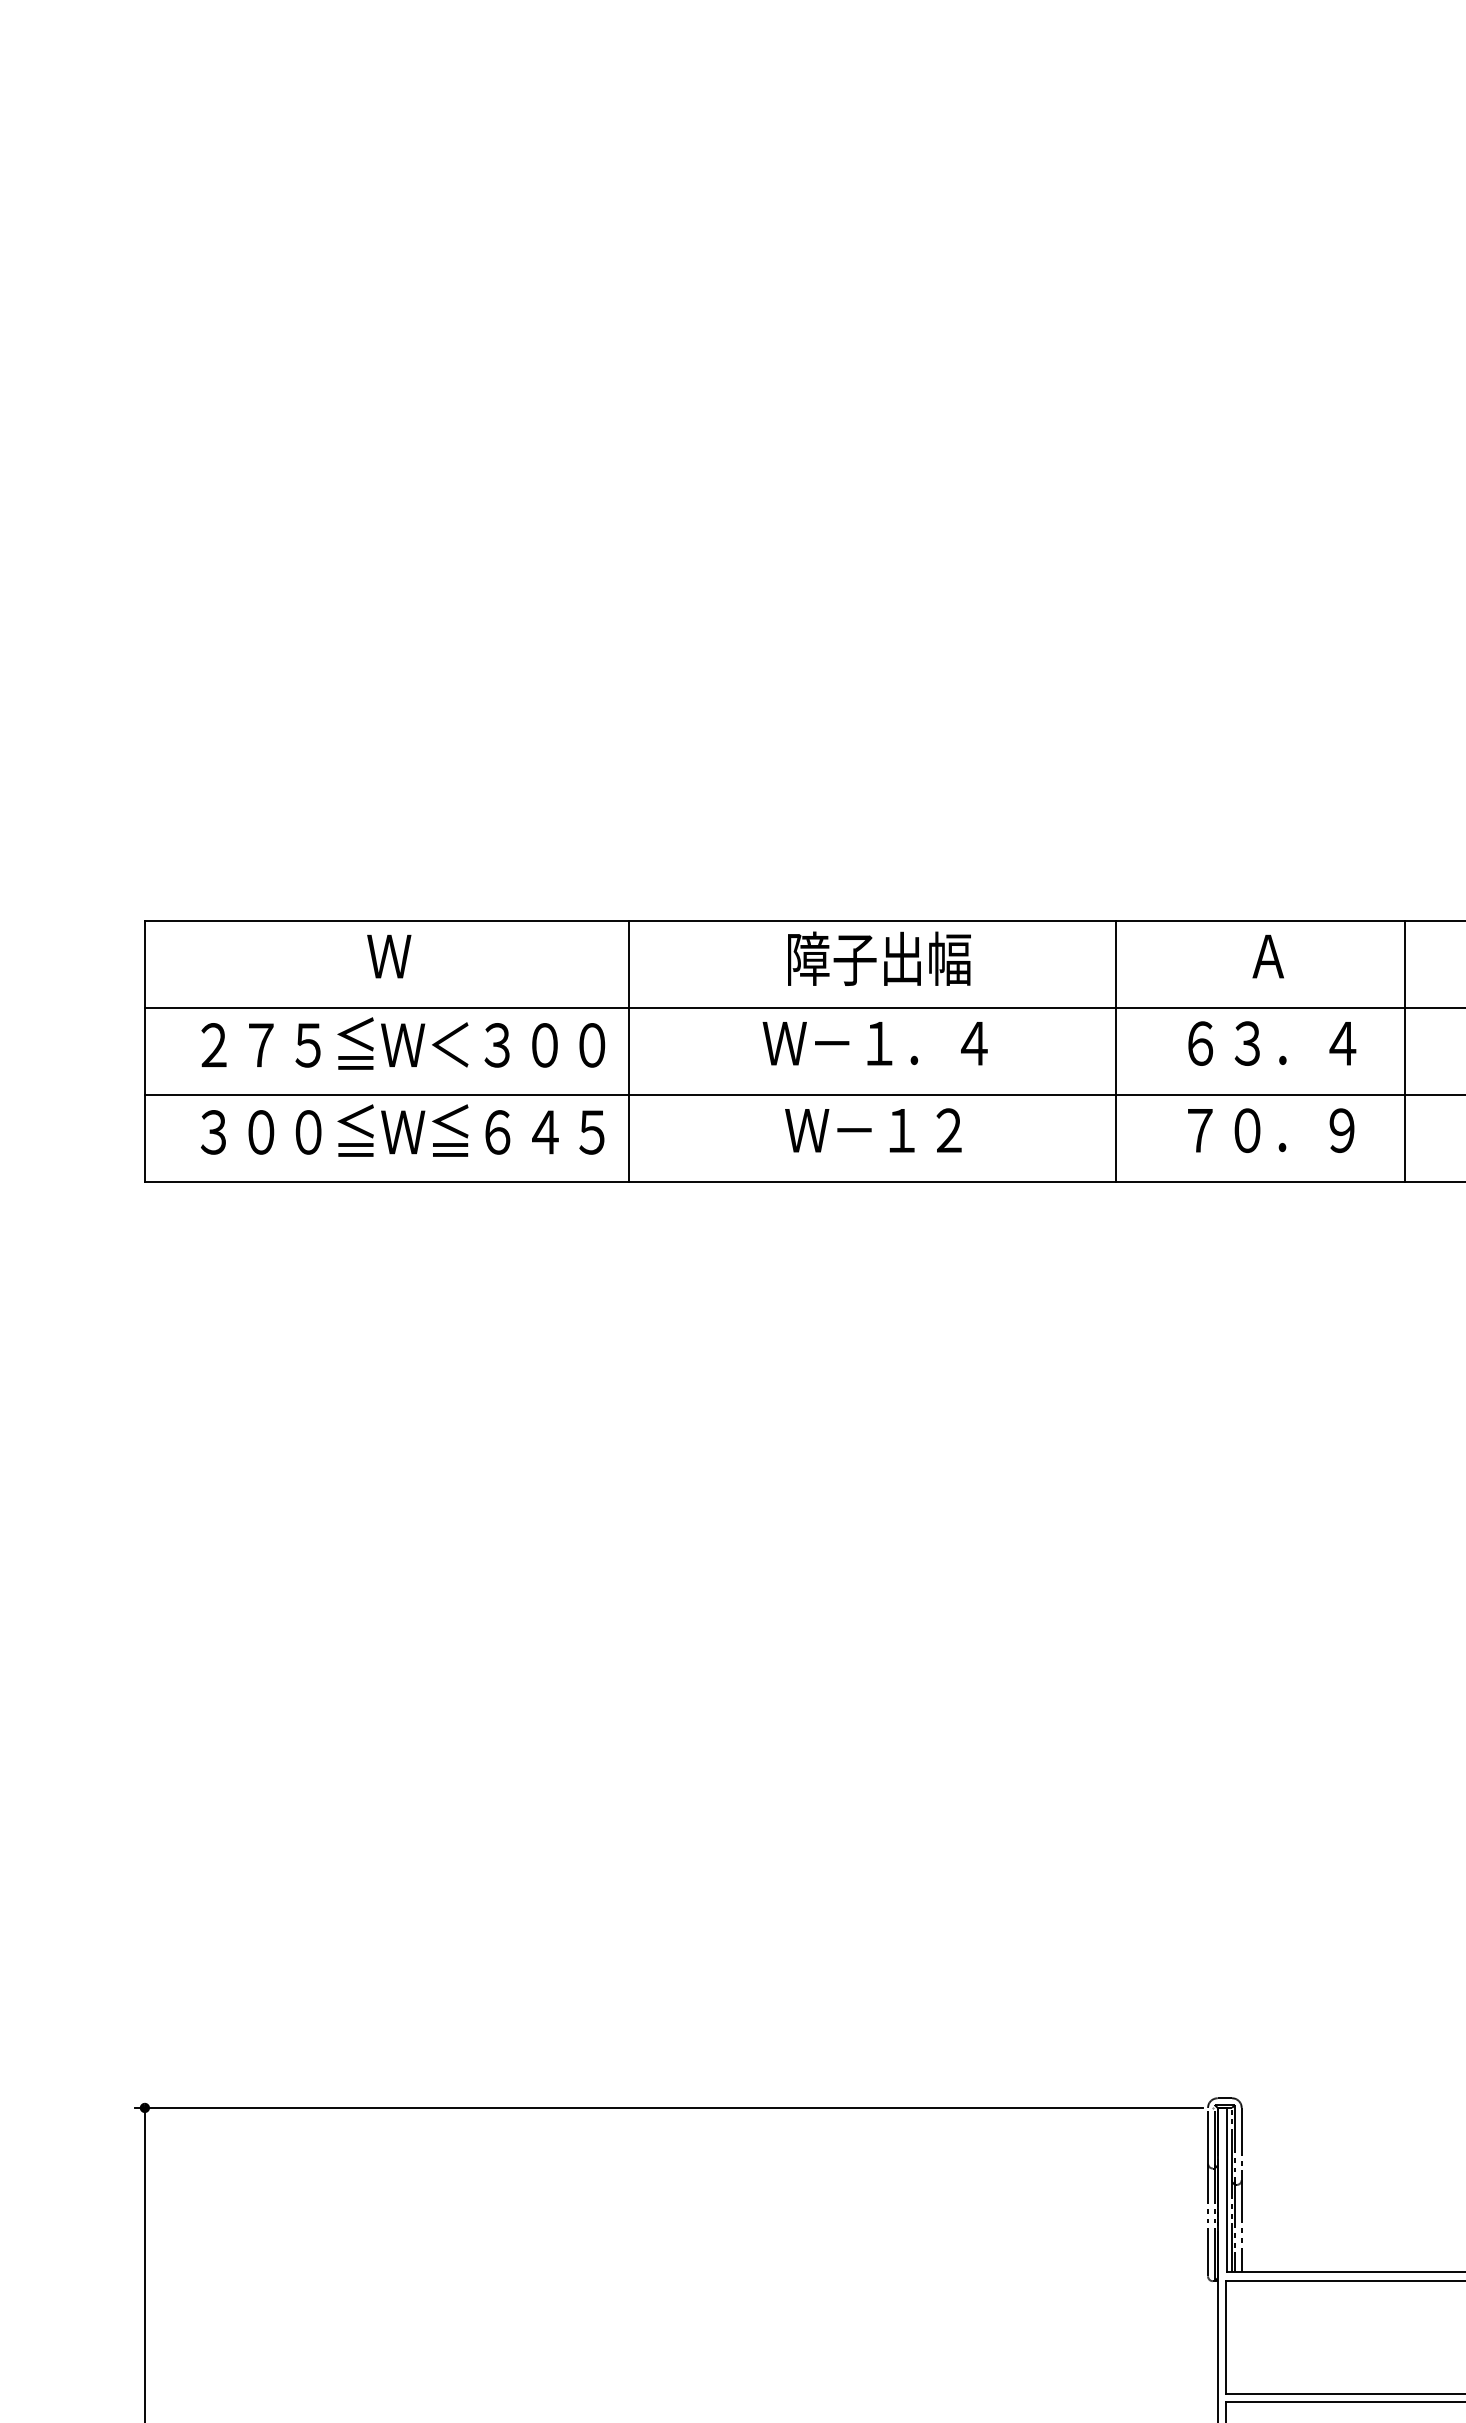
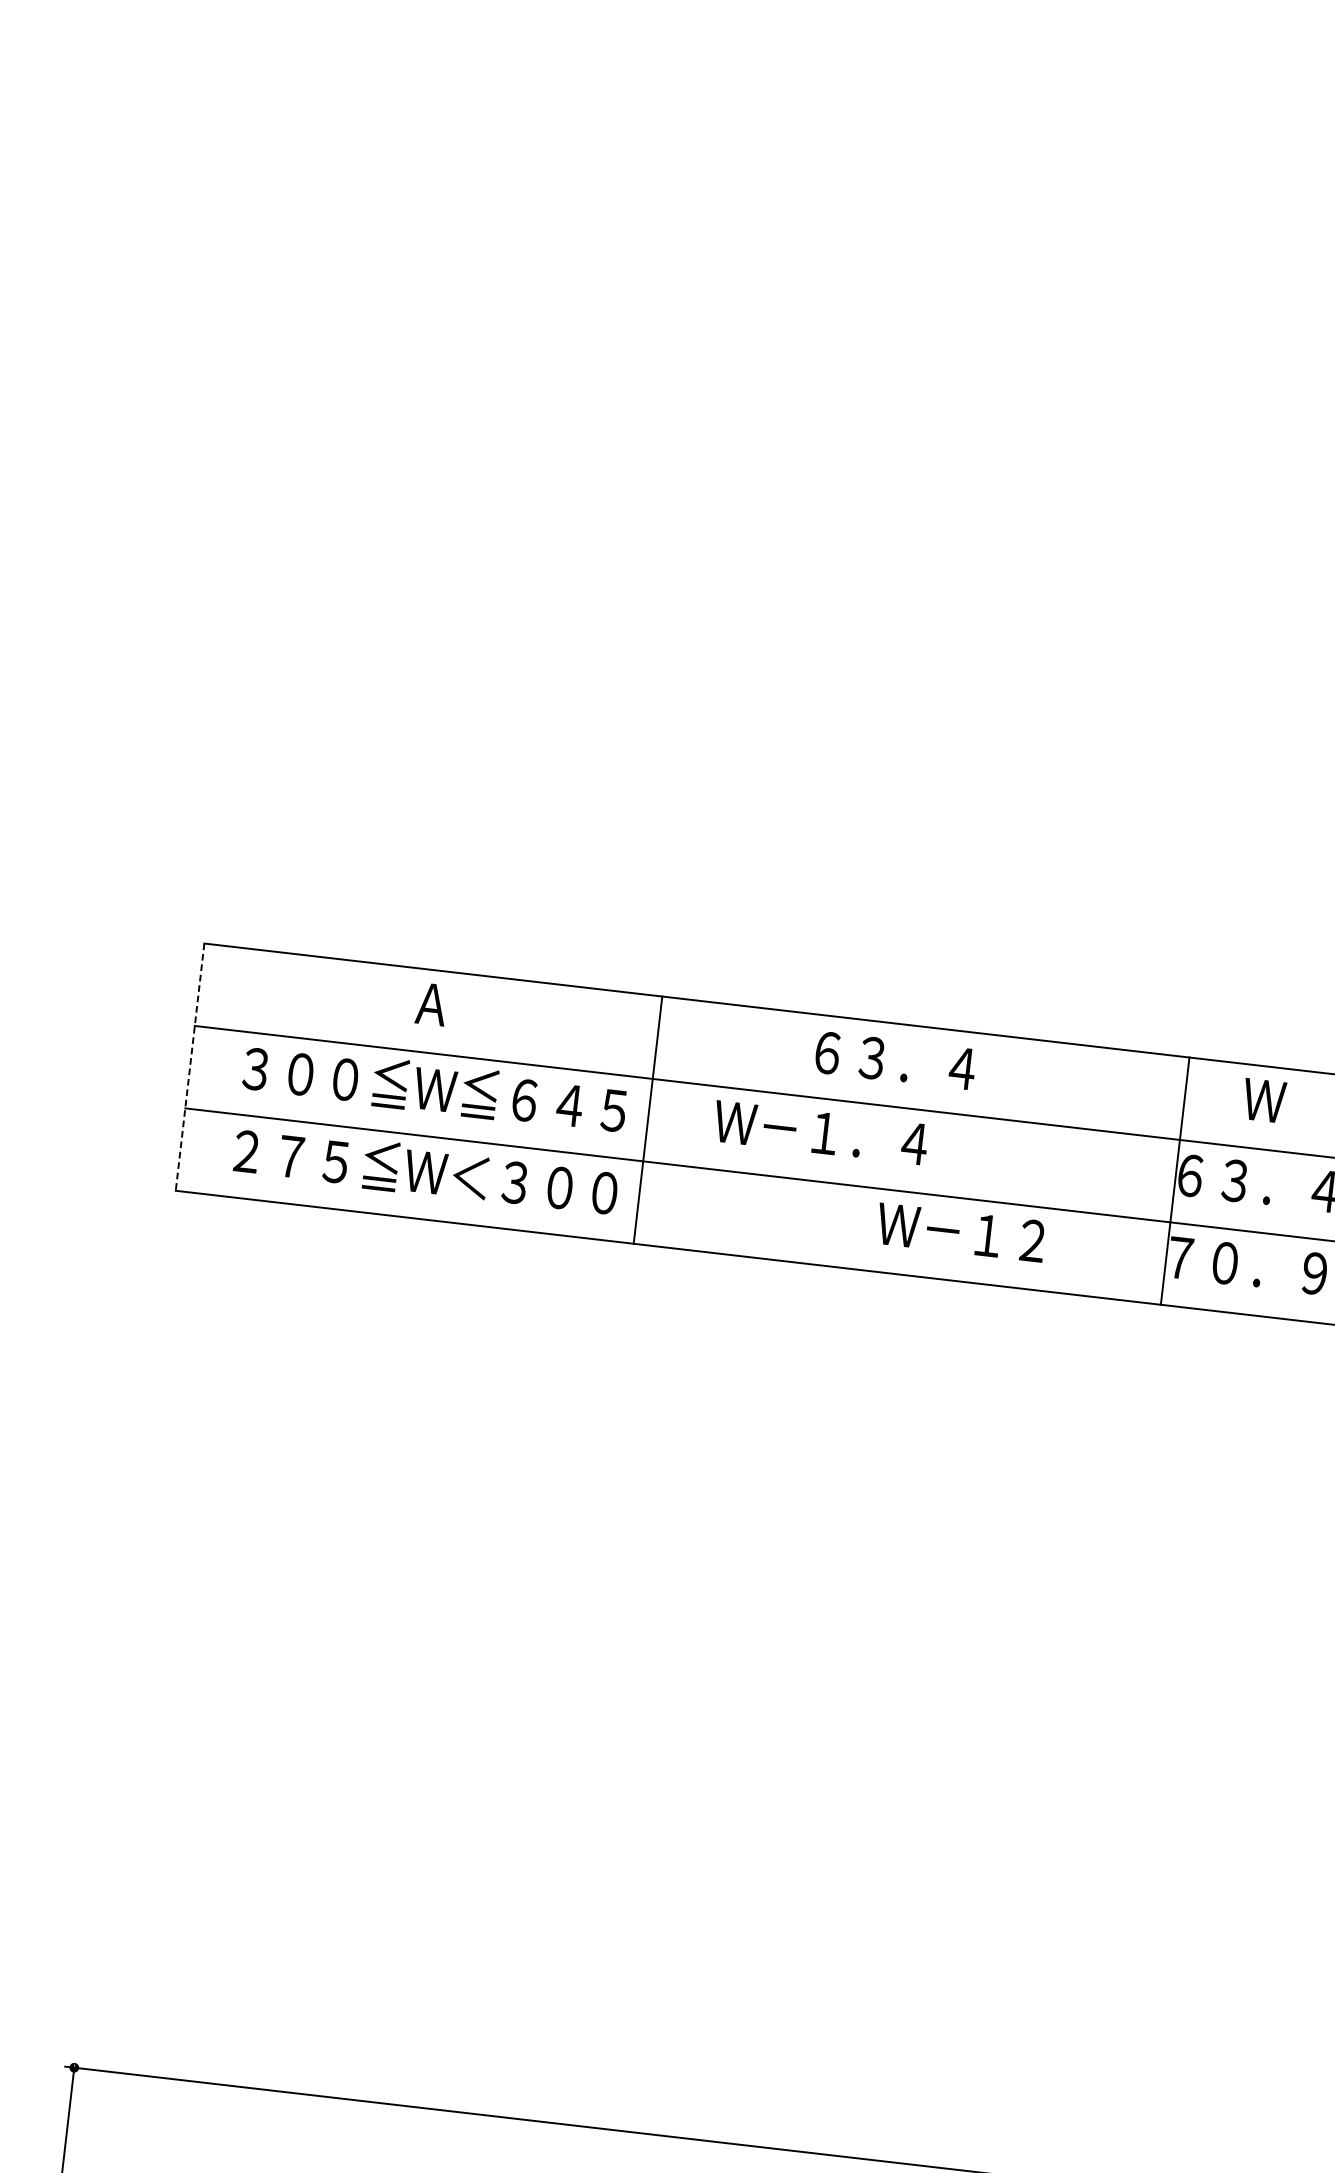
text: (389, 956) -> (432, 1004), Ｗ -> Ａ
text: (1268, 956) -> (1264, 1100), Ａ -> Ｗ
text: (879, 958) -> (895, 1059), 障子出幅 -> ６３．４
text: (402, 1043) -> (434, 1088), ２７５≦Ｗ＜３００ -> ３００≦Ｗ≦６４５
text: (874, 1043) -> (820, 1132), moved
line: (1116, 1050) -> (1175, 1180), moved
line: (144, 1051) -> (189, 1067), solid -> dashed
text: (403, 1130) -> (426, 1170), ３００≦Ｗ≦６４５ -> ２７５≦Ｗ＜３００
text: (873, 1130) -> (961, 1232), moved

